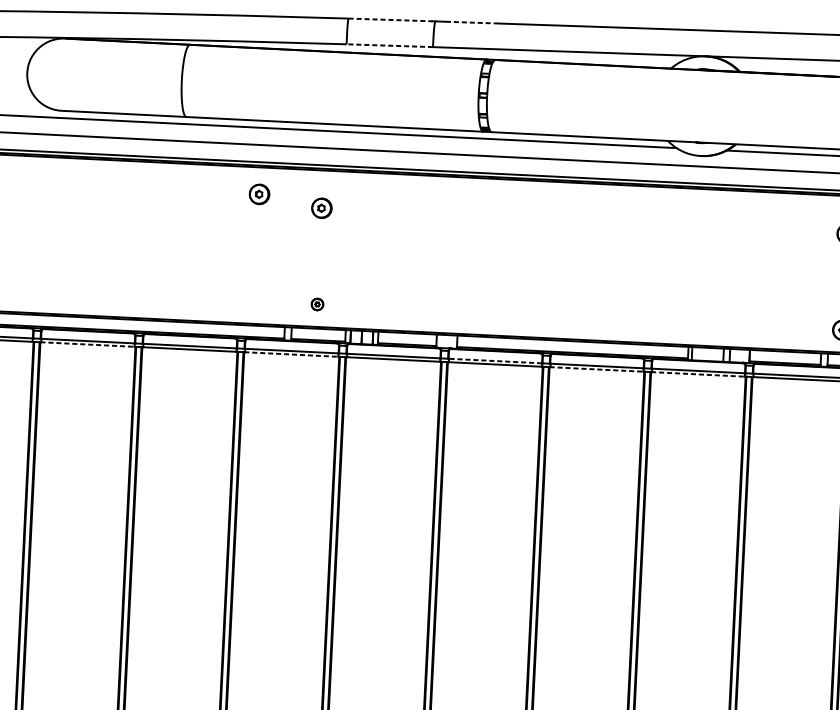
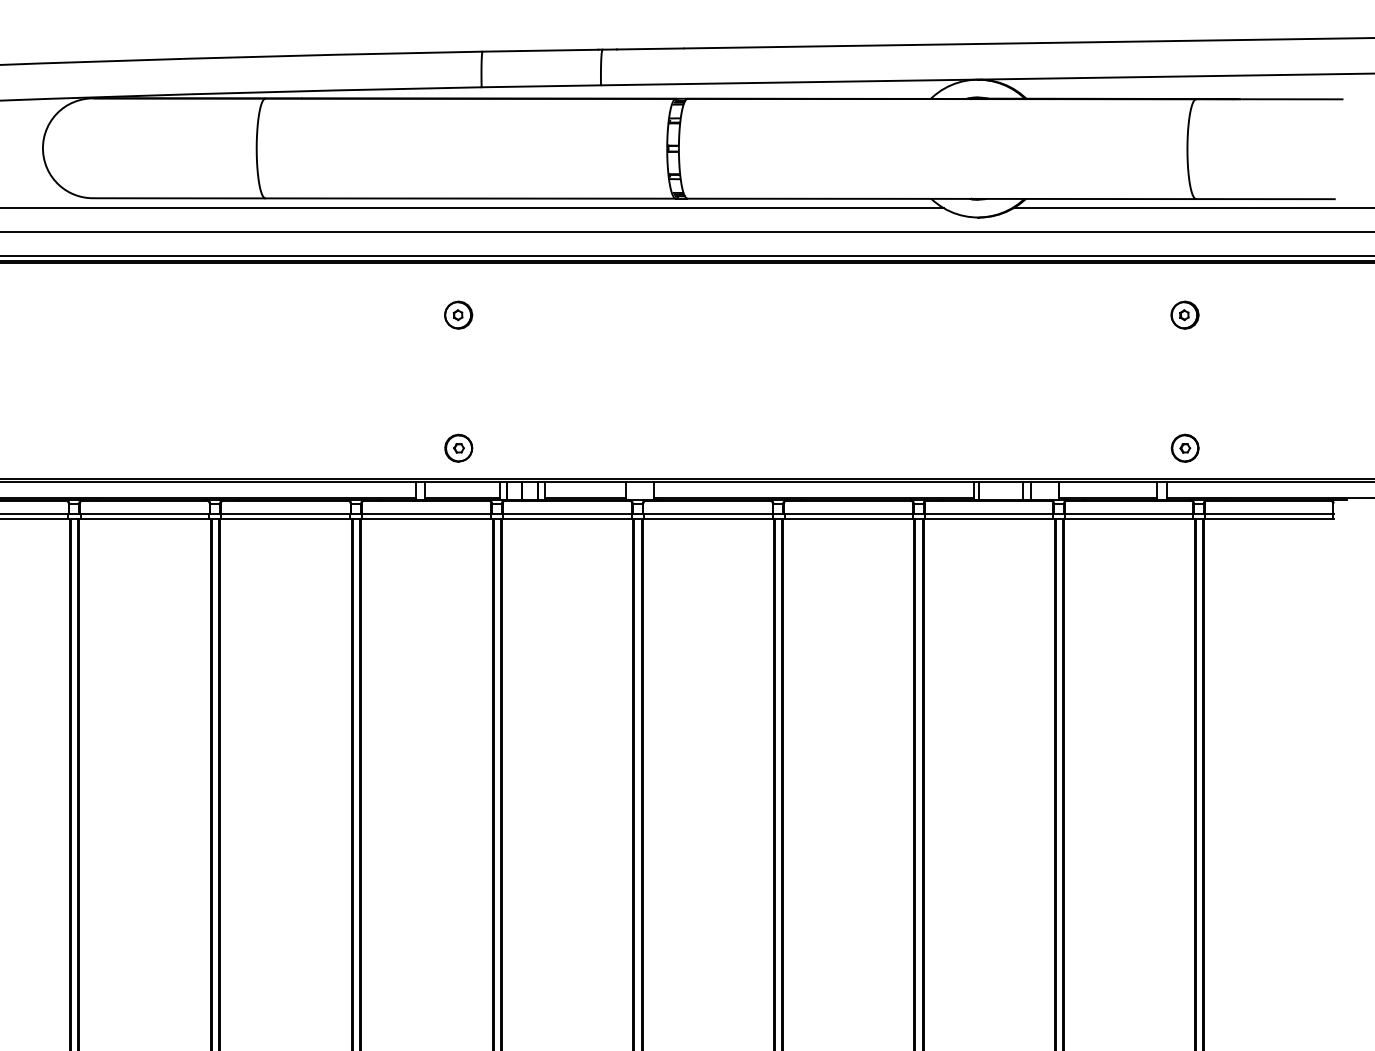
line: (390, 19) -> (540, 50), dashed -> solid
line: (470, 22) -> (650, 48), dashed -> solid
line: (389, 45) -> (541, 86), dashed -> solid
part: (259, 193) -> (371, 299), removed
part: (317, 303) -> (458, 447), size x1.67
line: (88, 344) -> (145, 518), dashed -> solid
line: (291, 354) -> (426, 518), dashed -> solid
line: (495, 361) -> (708, 514), dashed -> solid
line: (597, 369) -> (849, 518), dashed -> solid
line: (698, 374) -> (989, 518), dashed -> solid

